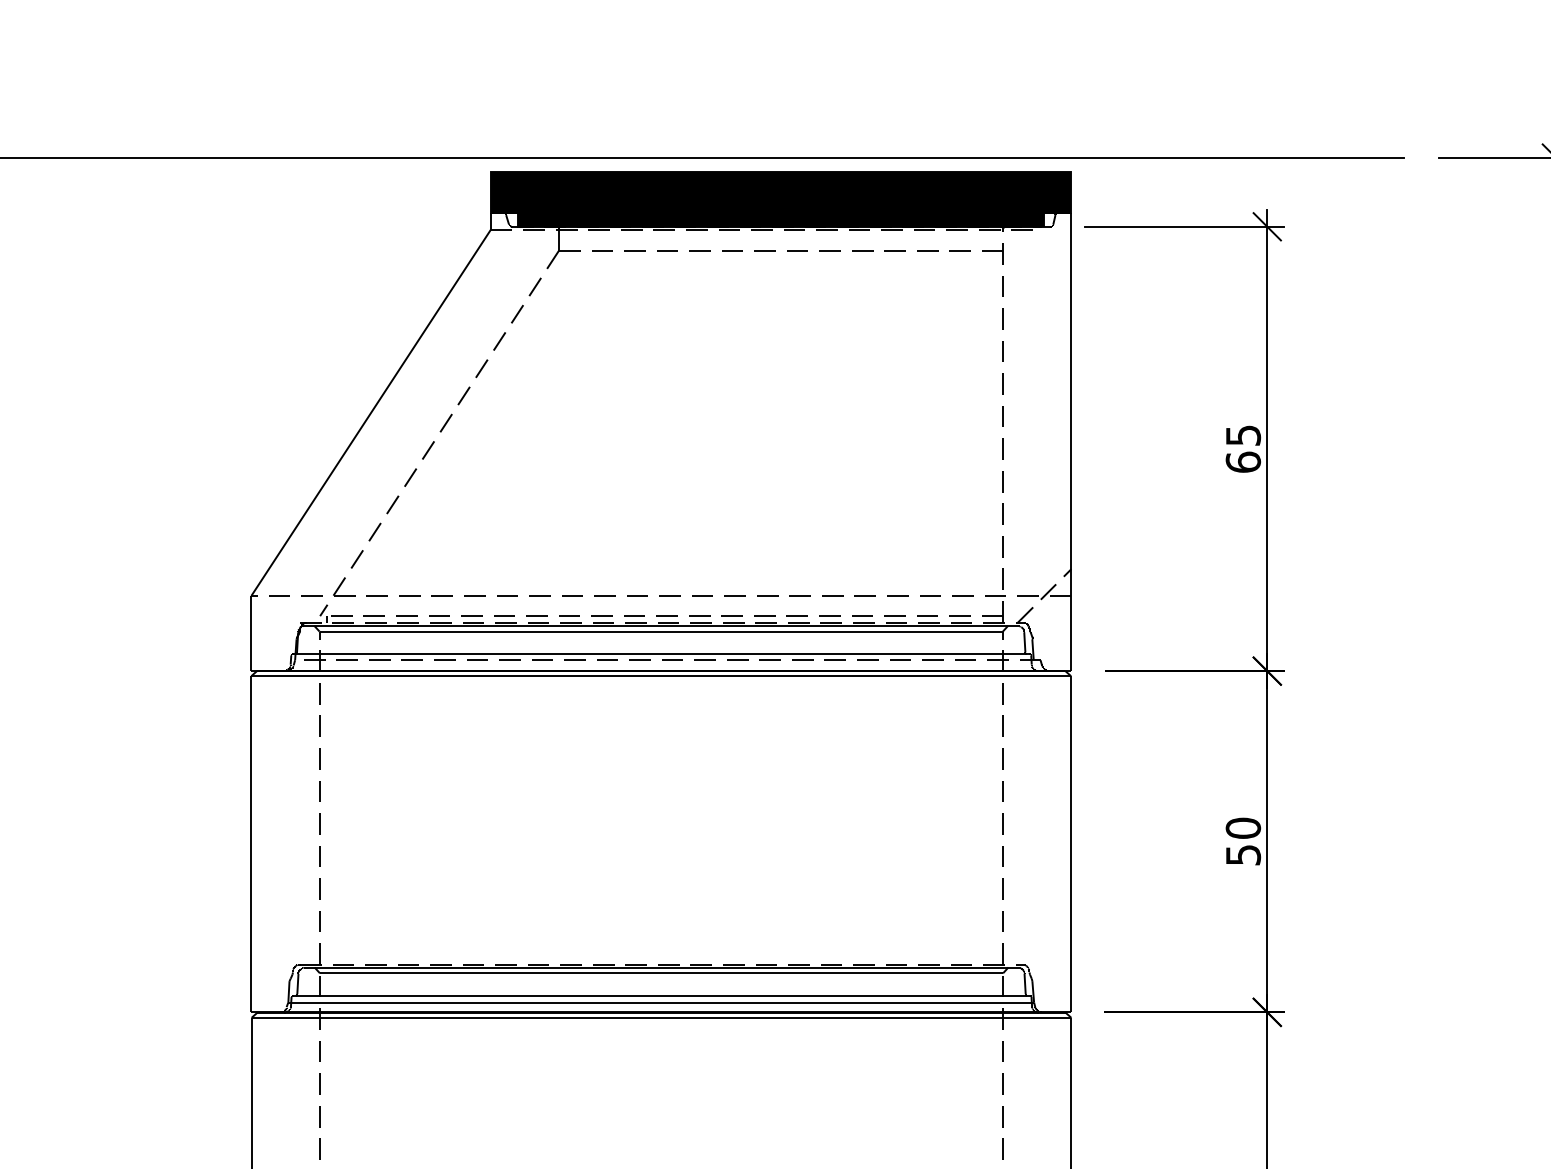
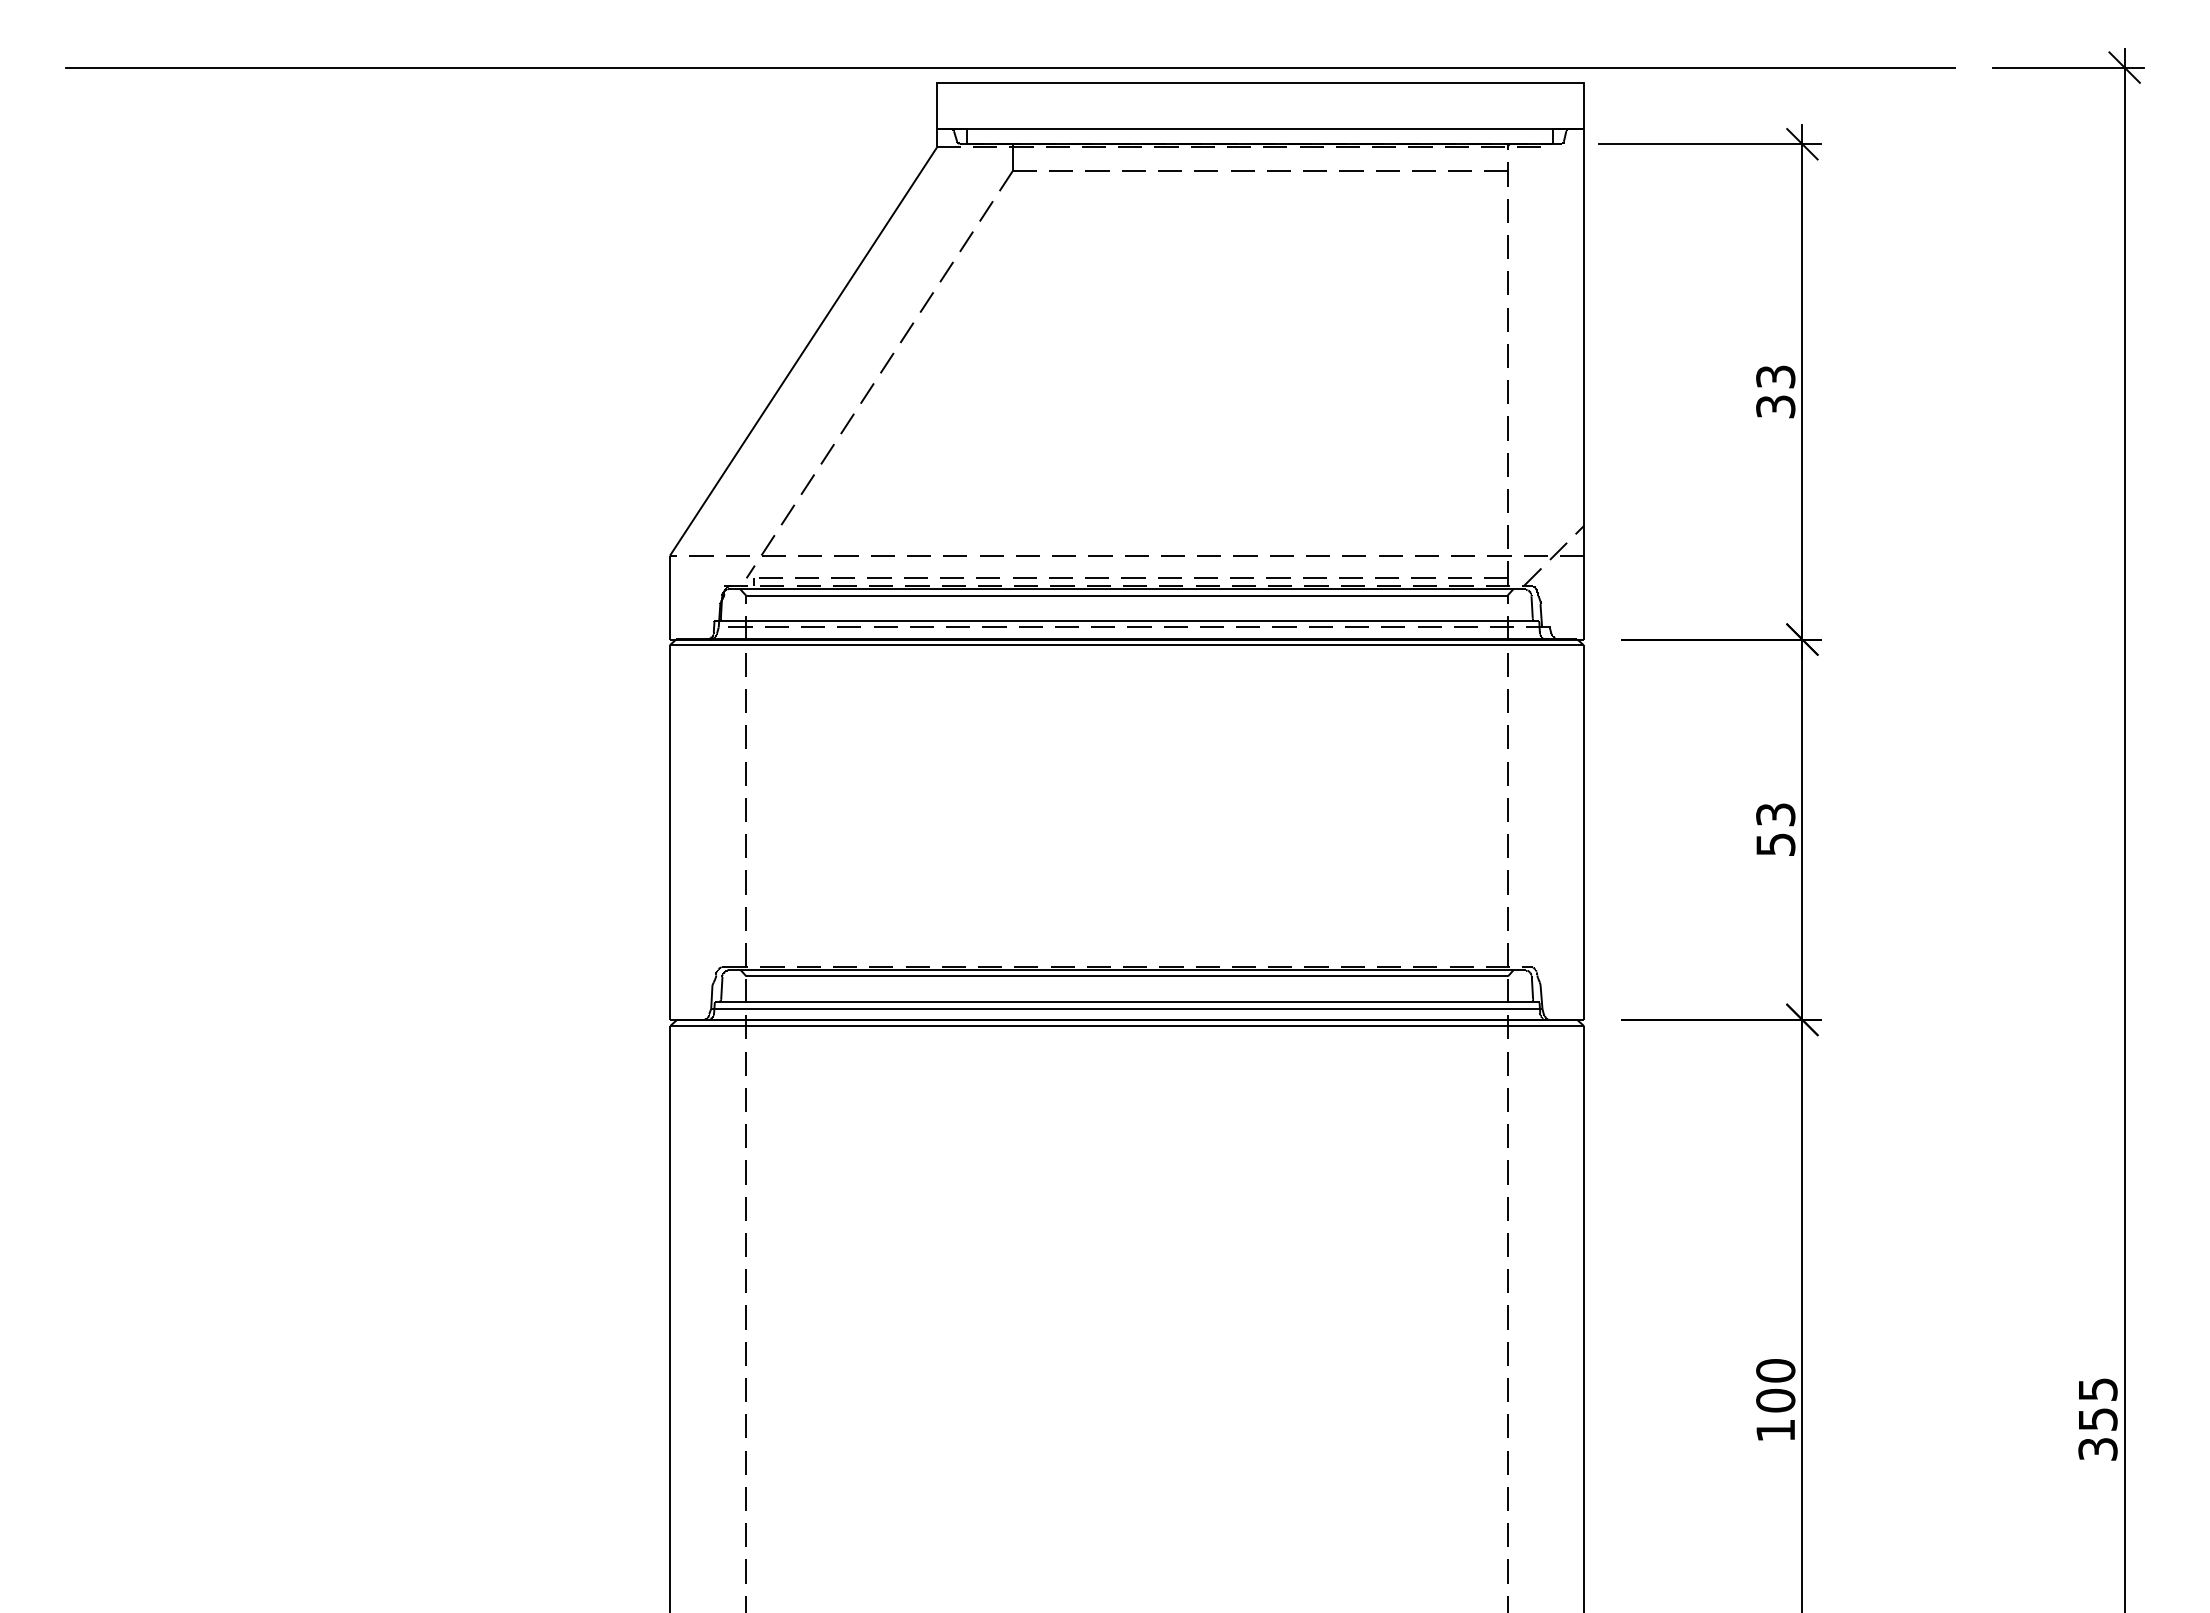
fill: (781, 199) -> (1260, 113), removed
text: (1243, 448) -> (1775, 391), 65 -> 33
text: (1243, 828) -> (1775, 814), 50 -> 53

